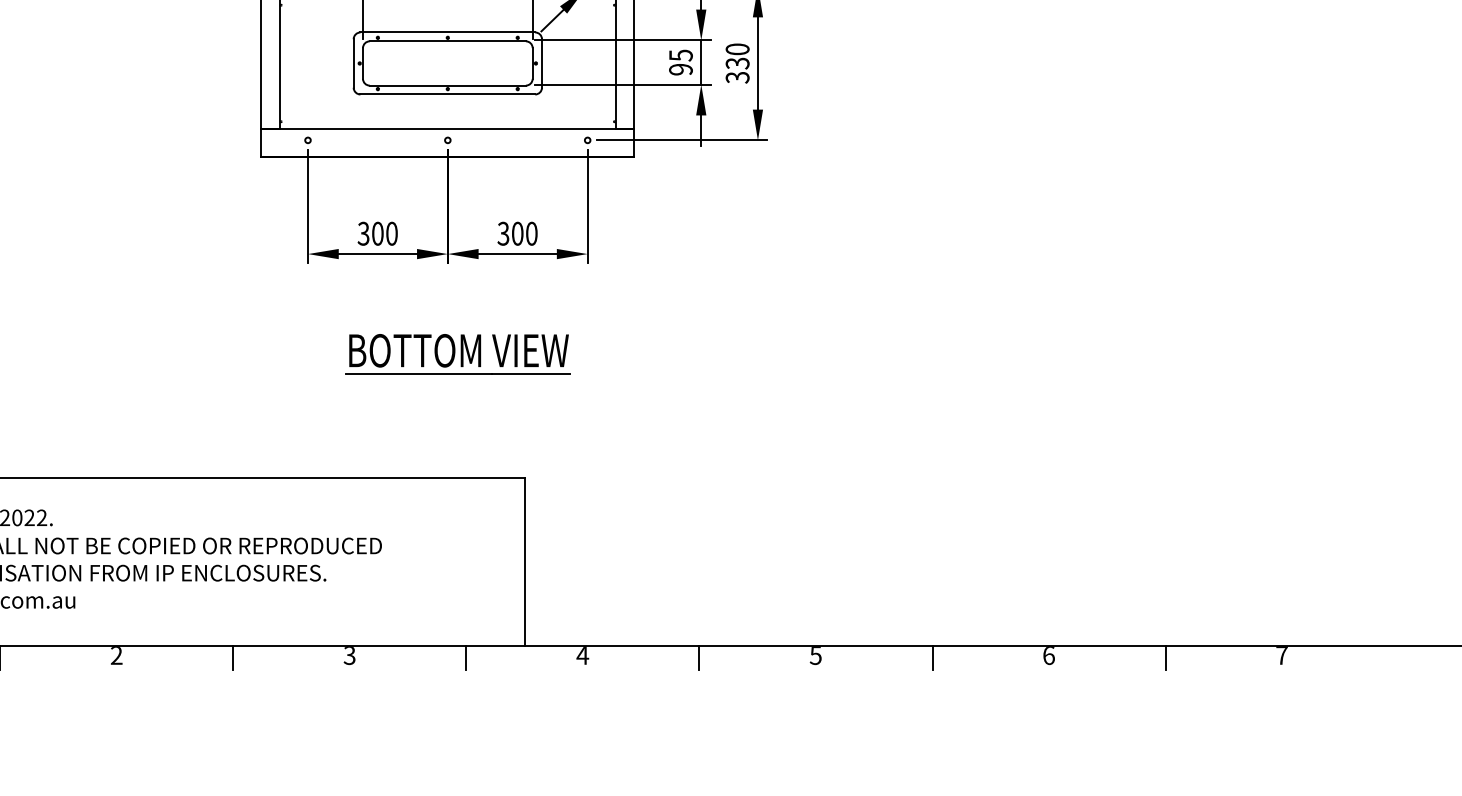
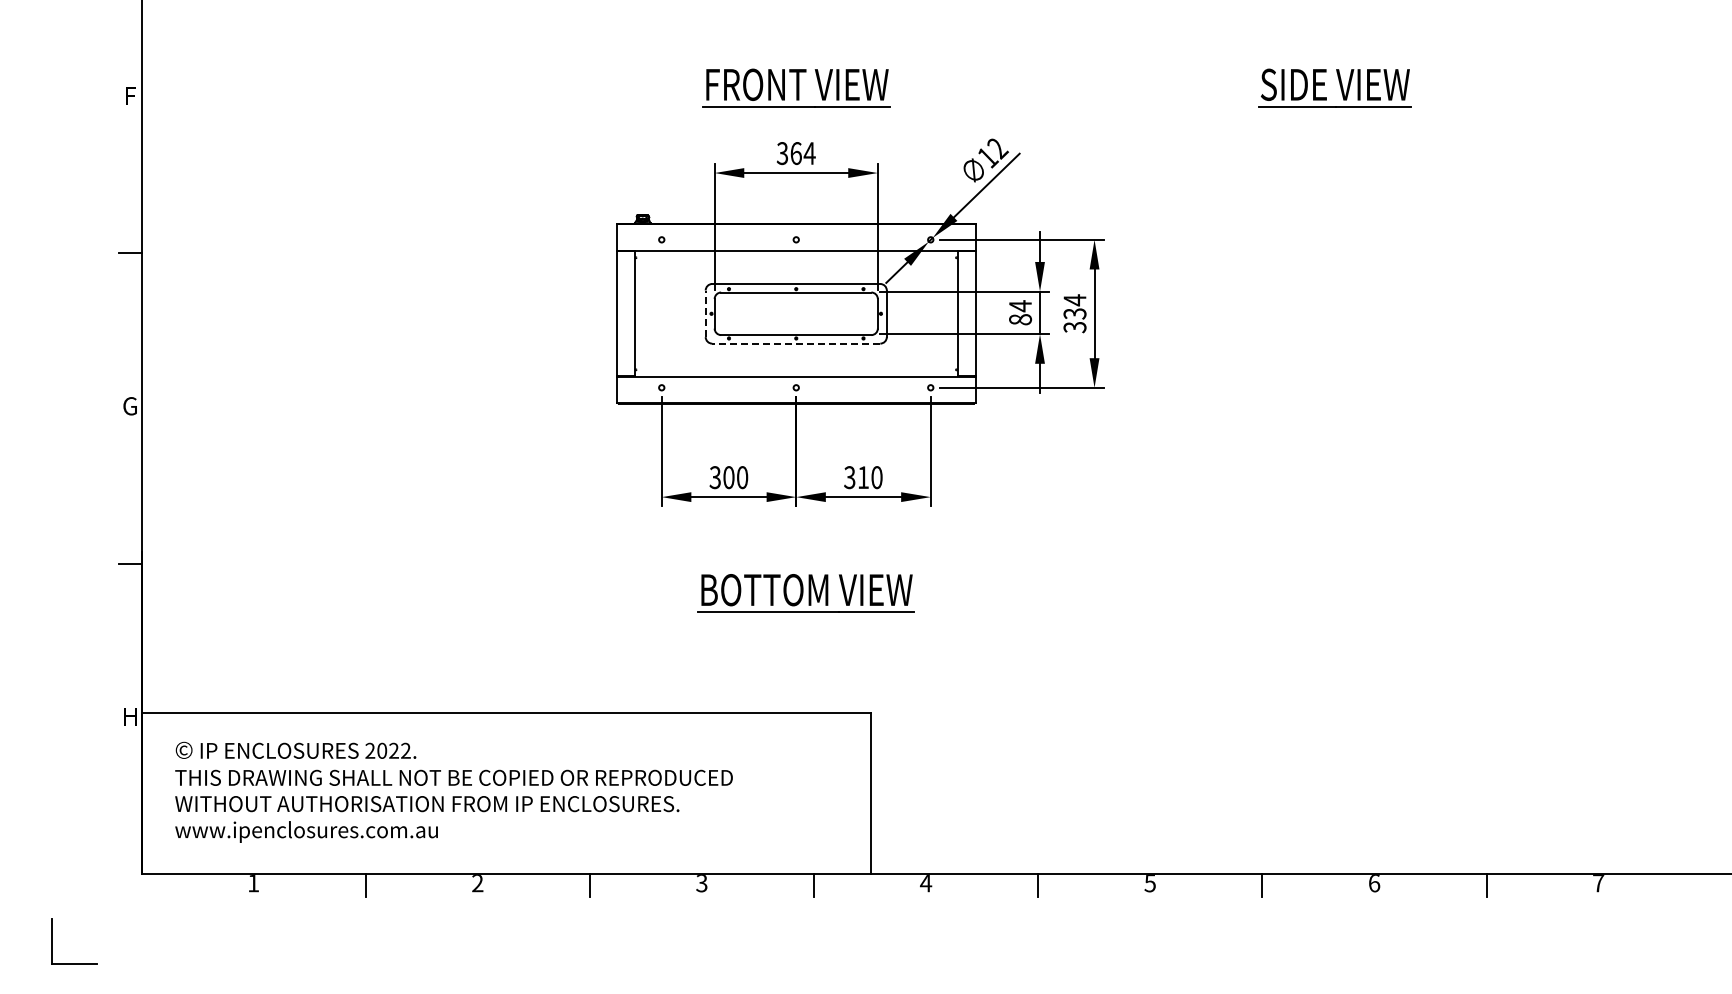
text: (737, 49) -> (1074, 300), 330 -> 334
text: (680, 62) -> (1020, 312), 95 -> 84
line: (353, 63) -> (705, 313), solid -> dashed
line: (447, 94) -> (795, 343), solid -> dashed
text: (517, 233) -> (863, 477), 300 -> 310

